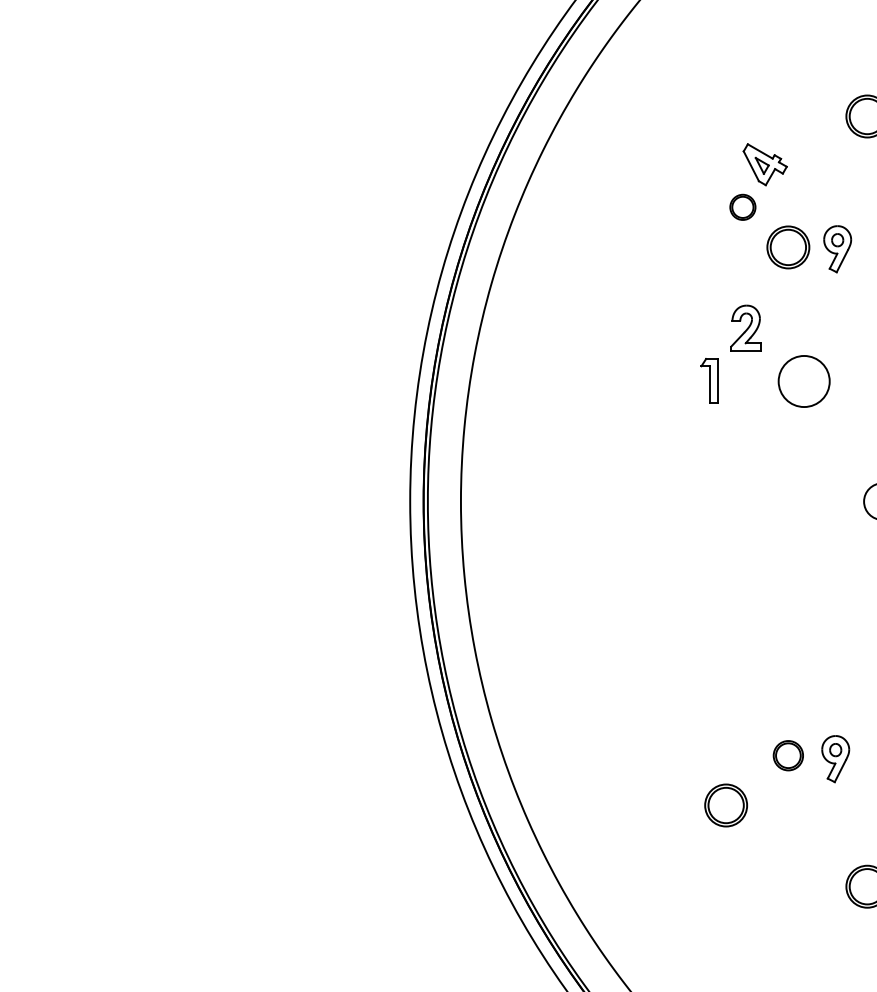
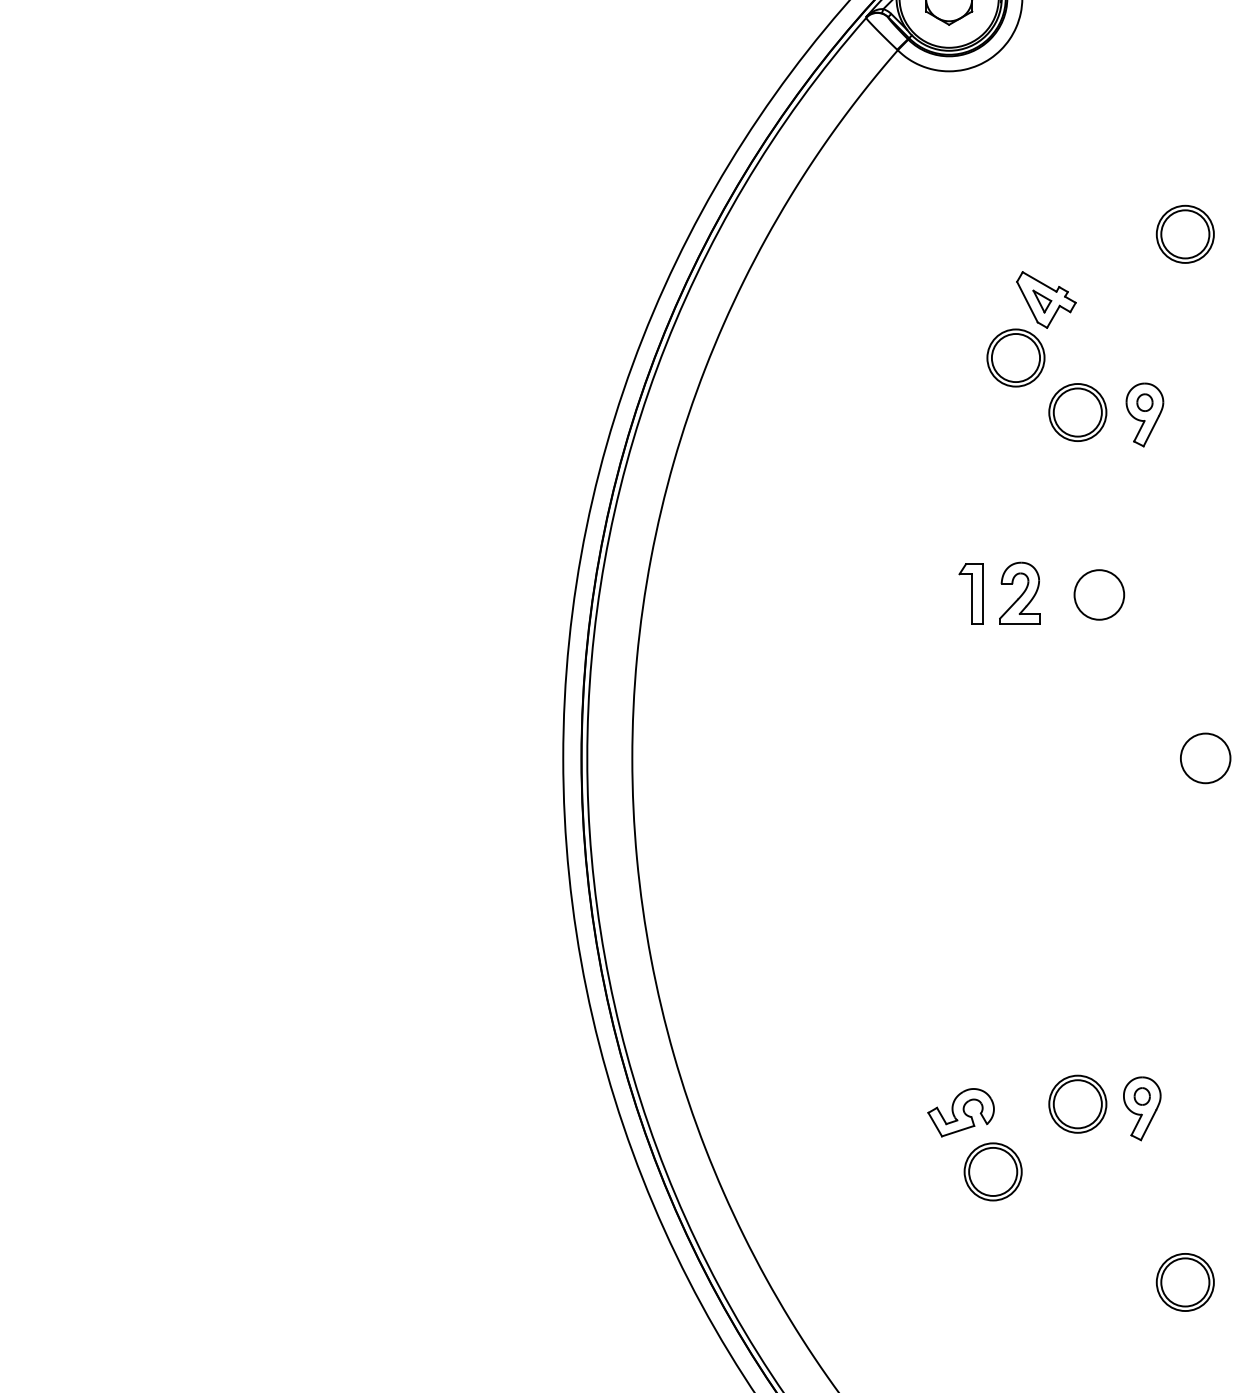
part: (742, 206) -> (1015, 357), size x1.67
part: (745, 327) -> (1019, 592), moved
circle: (804, 381) -> (1099, 594), size x0.71
part: (788, 755) -> (1077, 1103), size x1.43
part: (702, 761) -> (960, 1112), added

